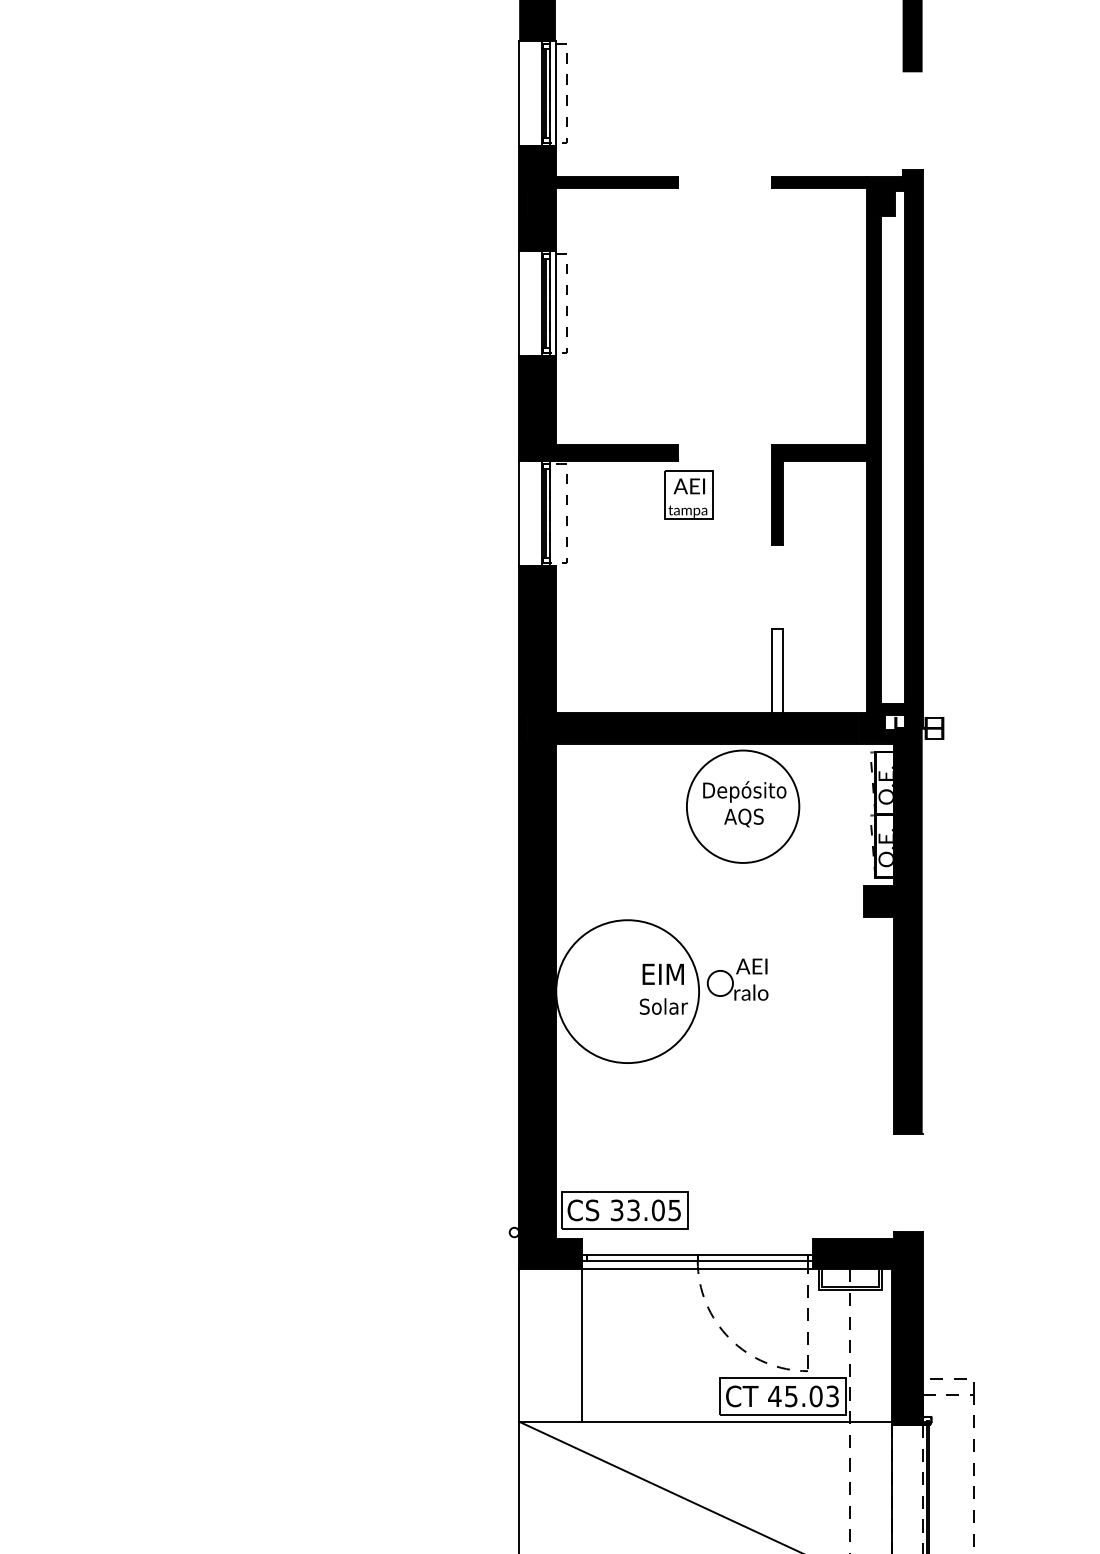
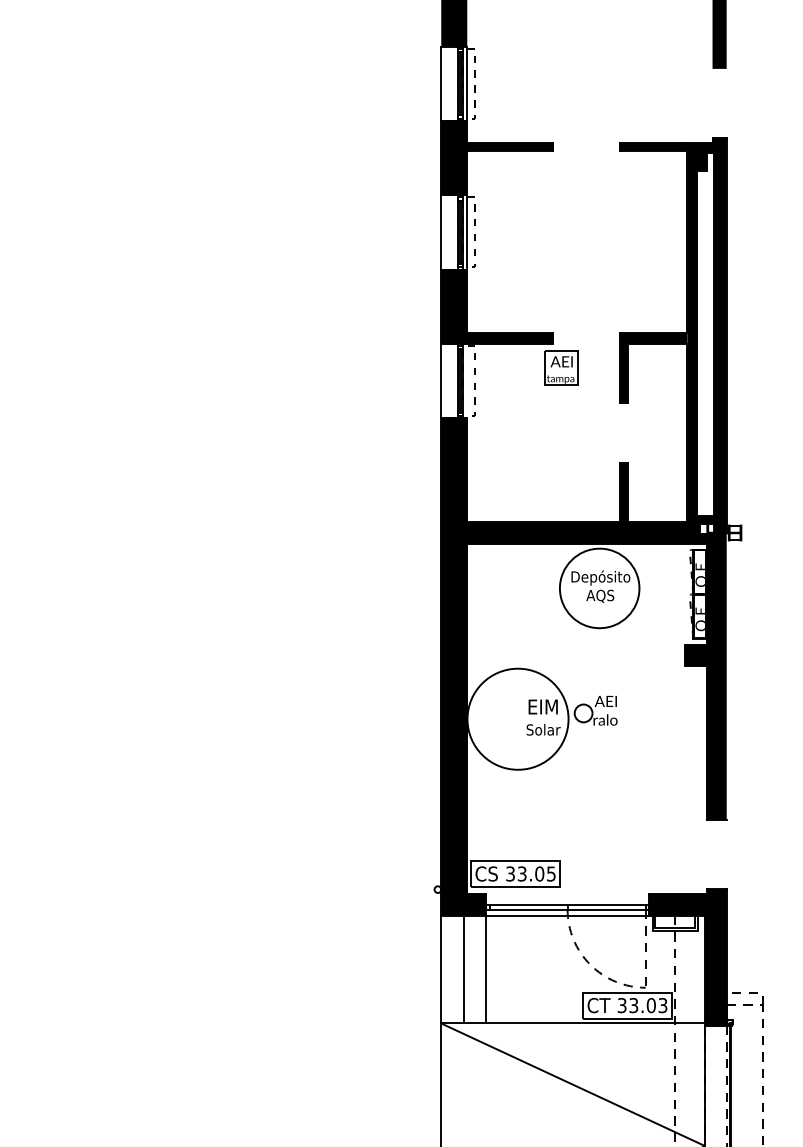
fill: (776, 671) -> (623, 492), added
line: (550, 1345) -> (463, 969), added
text: (782, 1396) -> (627, 1005), 45.03 -> 33.03

